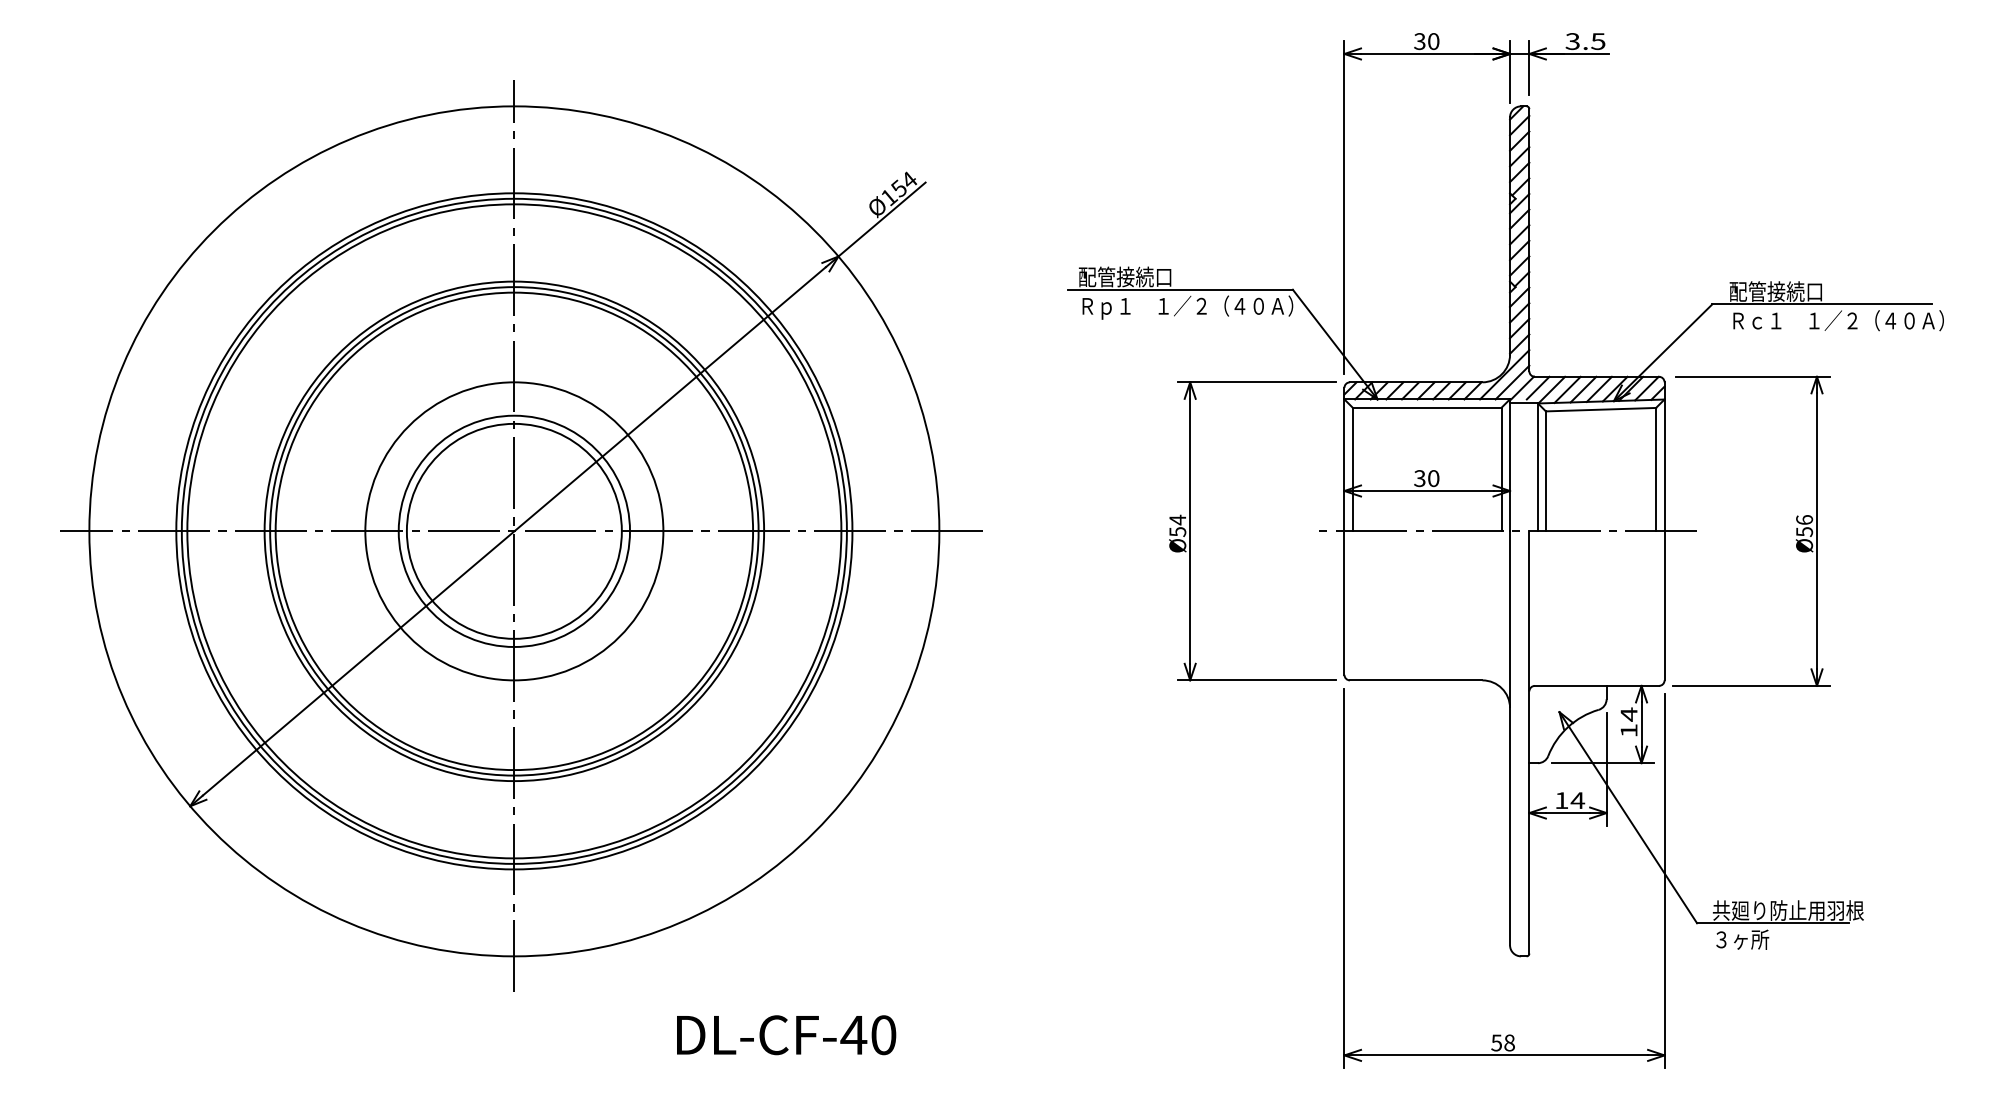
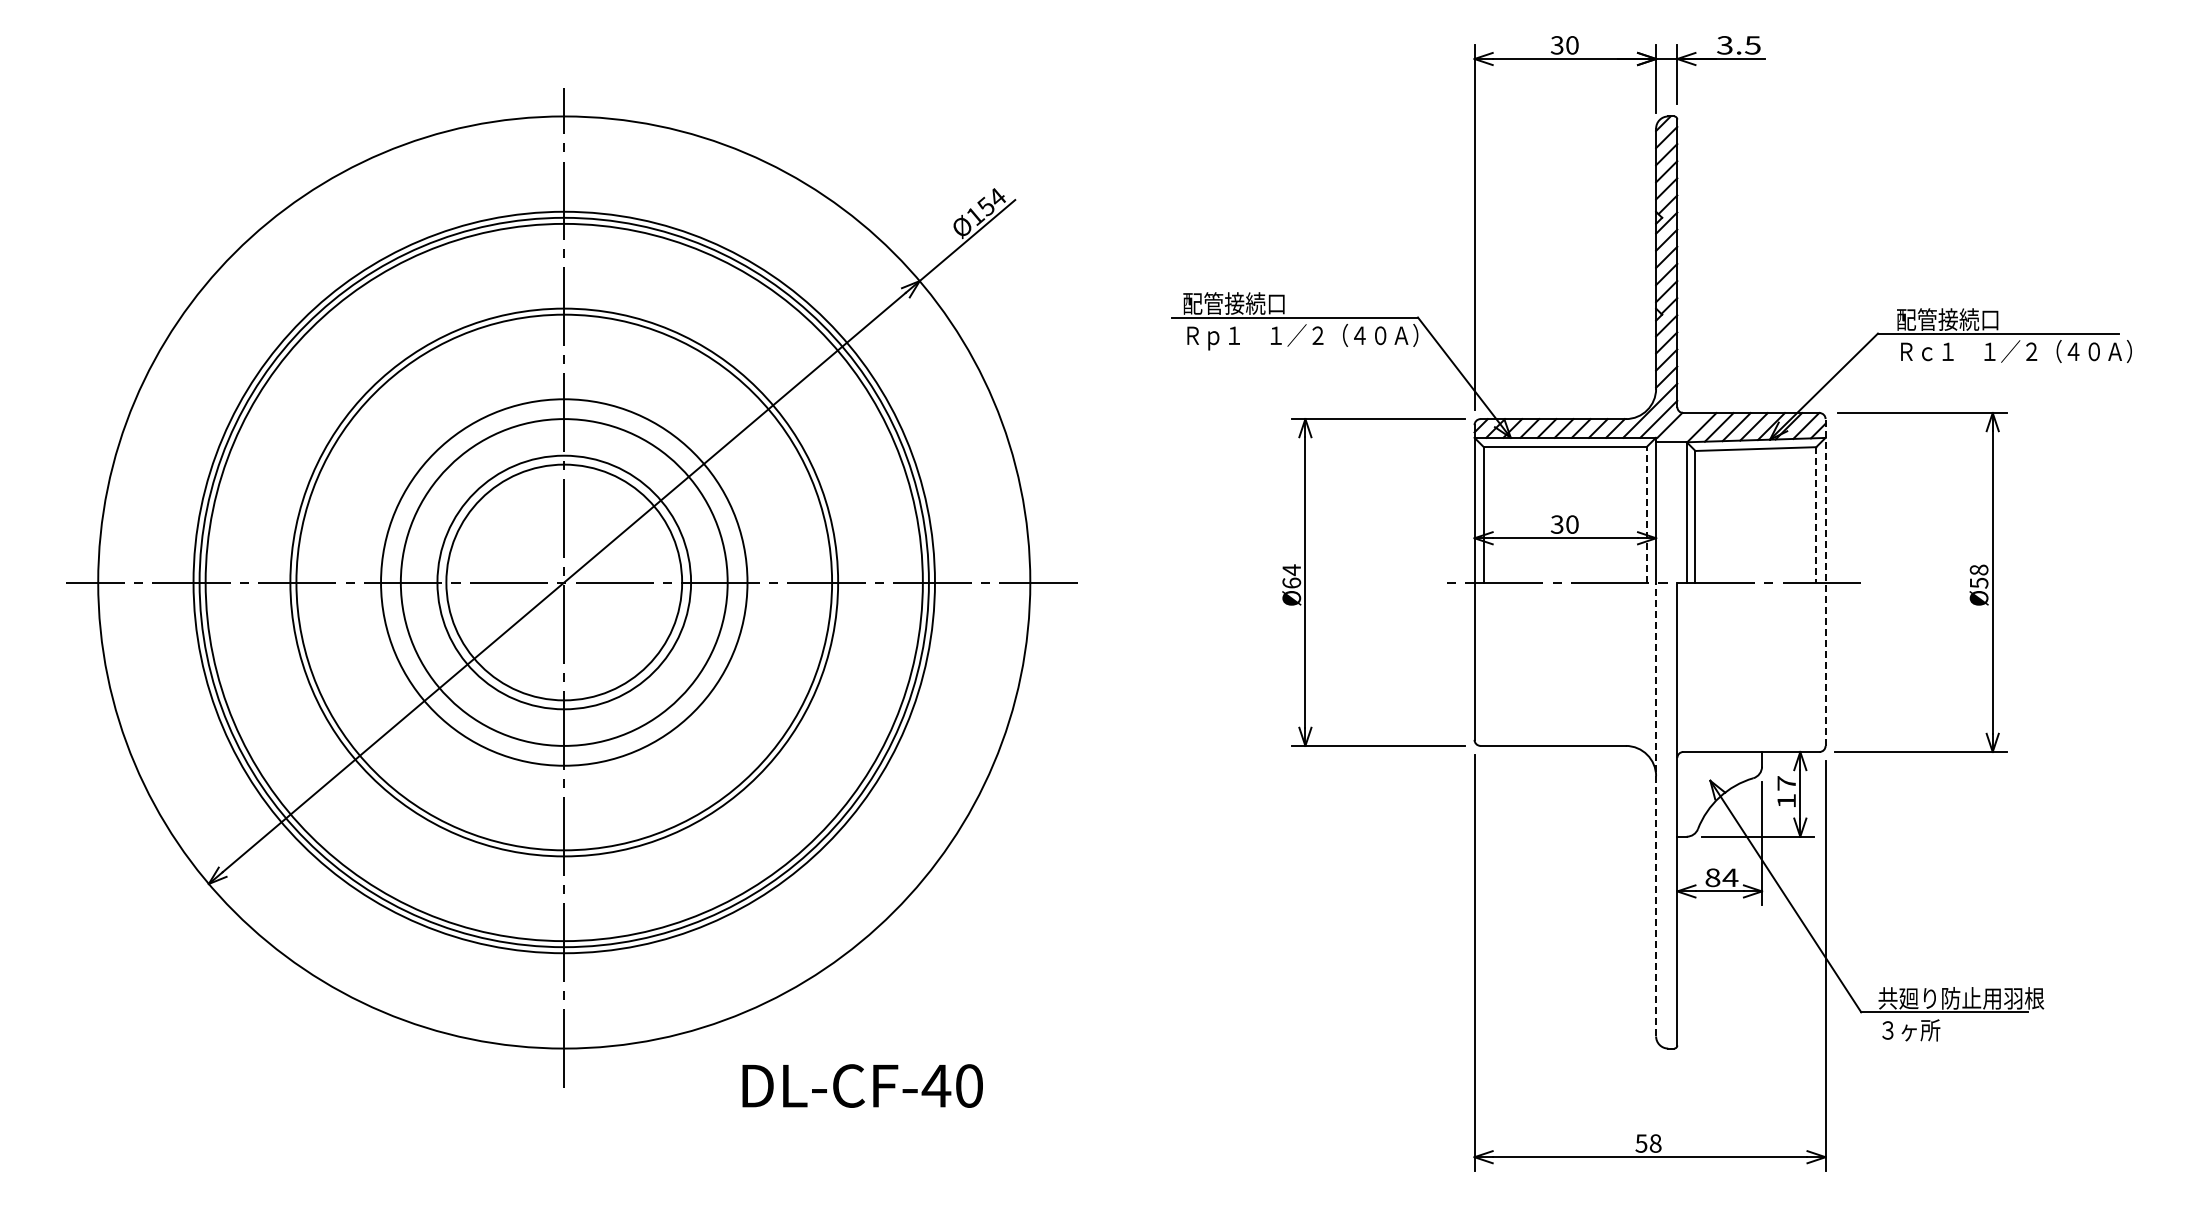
line: (1537, 388) -> (1686, 425), removed
line: (1502, 469) -> (1647, 514), solid -> dashed
line: (1656, 469) -> (1816, 514), solid -> dashed
text: (1804, 519) -> (1978, 569), Ø56 -> Ø58
circle: (514, 531) -> (564, 582), size x0.7
text: (1177, 531) -> (1291, 582), Ø54 -> Ø64
line: (1664, 531) -> (1825, 582), solid -> dashed
text: (1628, 714) -> (1786, 783), 14 -> 17
line: (1510, 738) -> (1656, 809), solid -> dashed
text: (1561, 800) -> (1712, 877), 14 -> 84
text: (786, 1034) -> (862, 1085), moved

